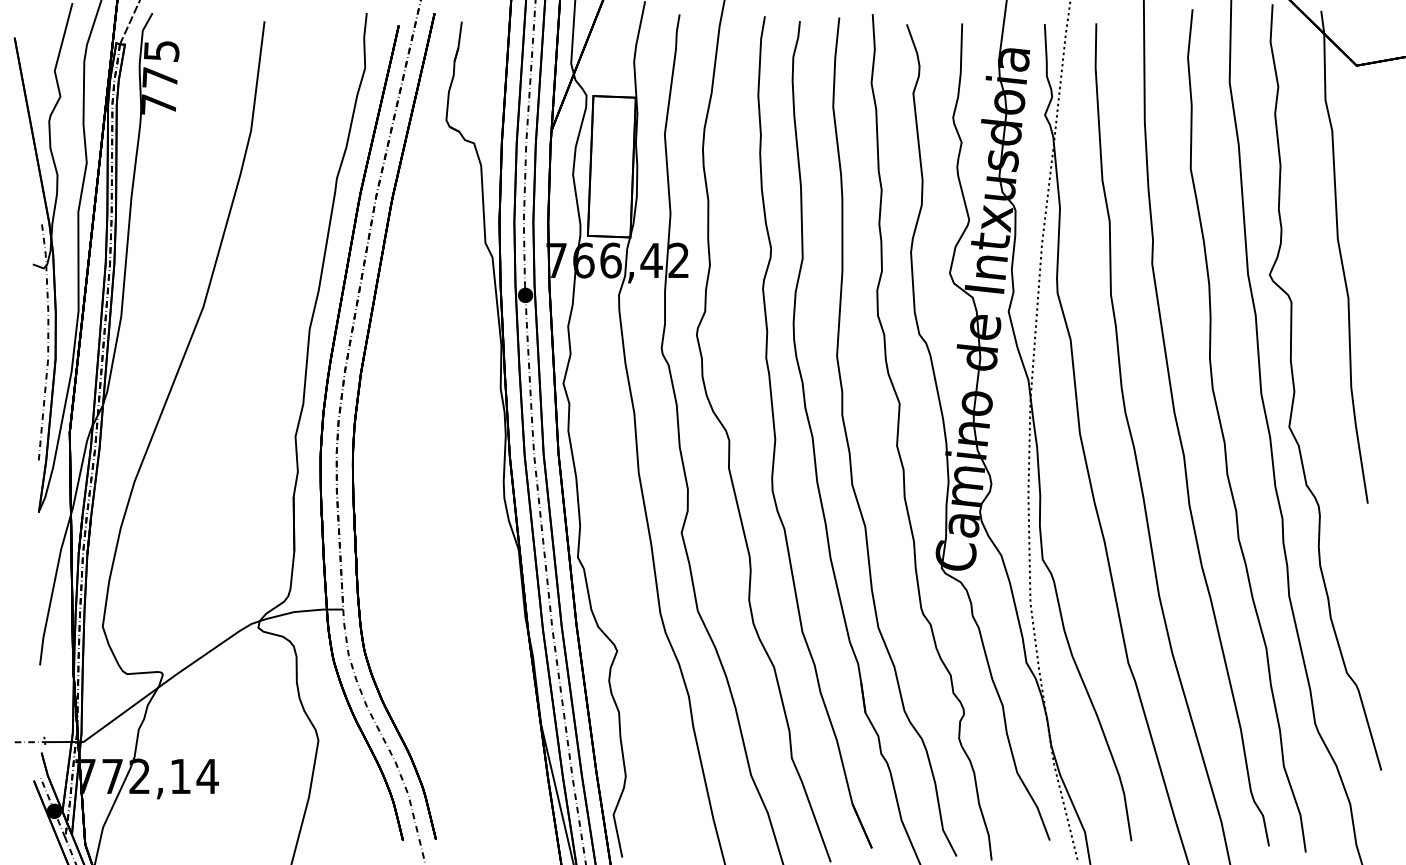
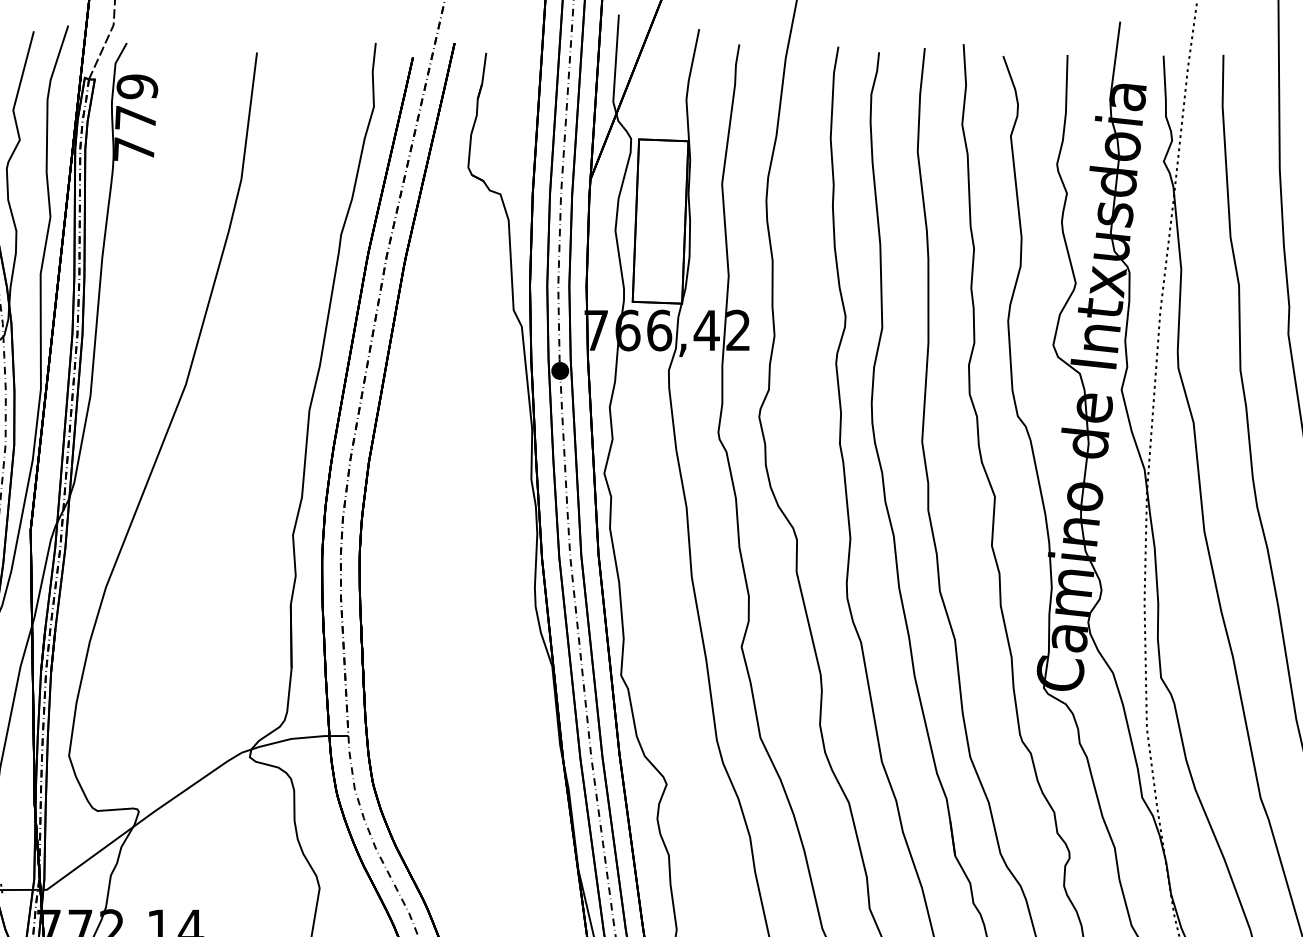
text: (161, 50) -> (137, 86), 775 -> 779

